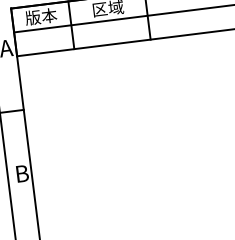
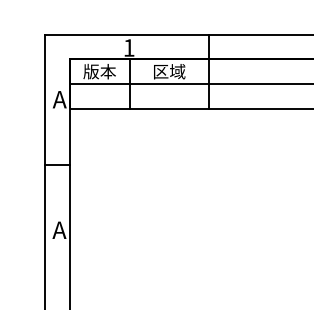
text: (21, 173) -> (59, 229), B -> A

